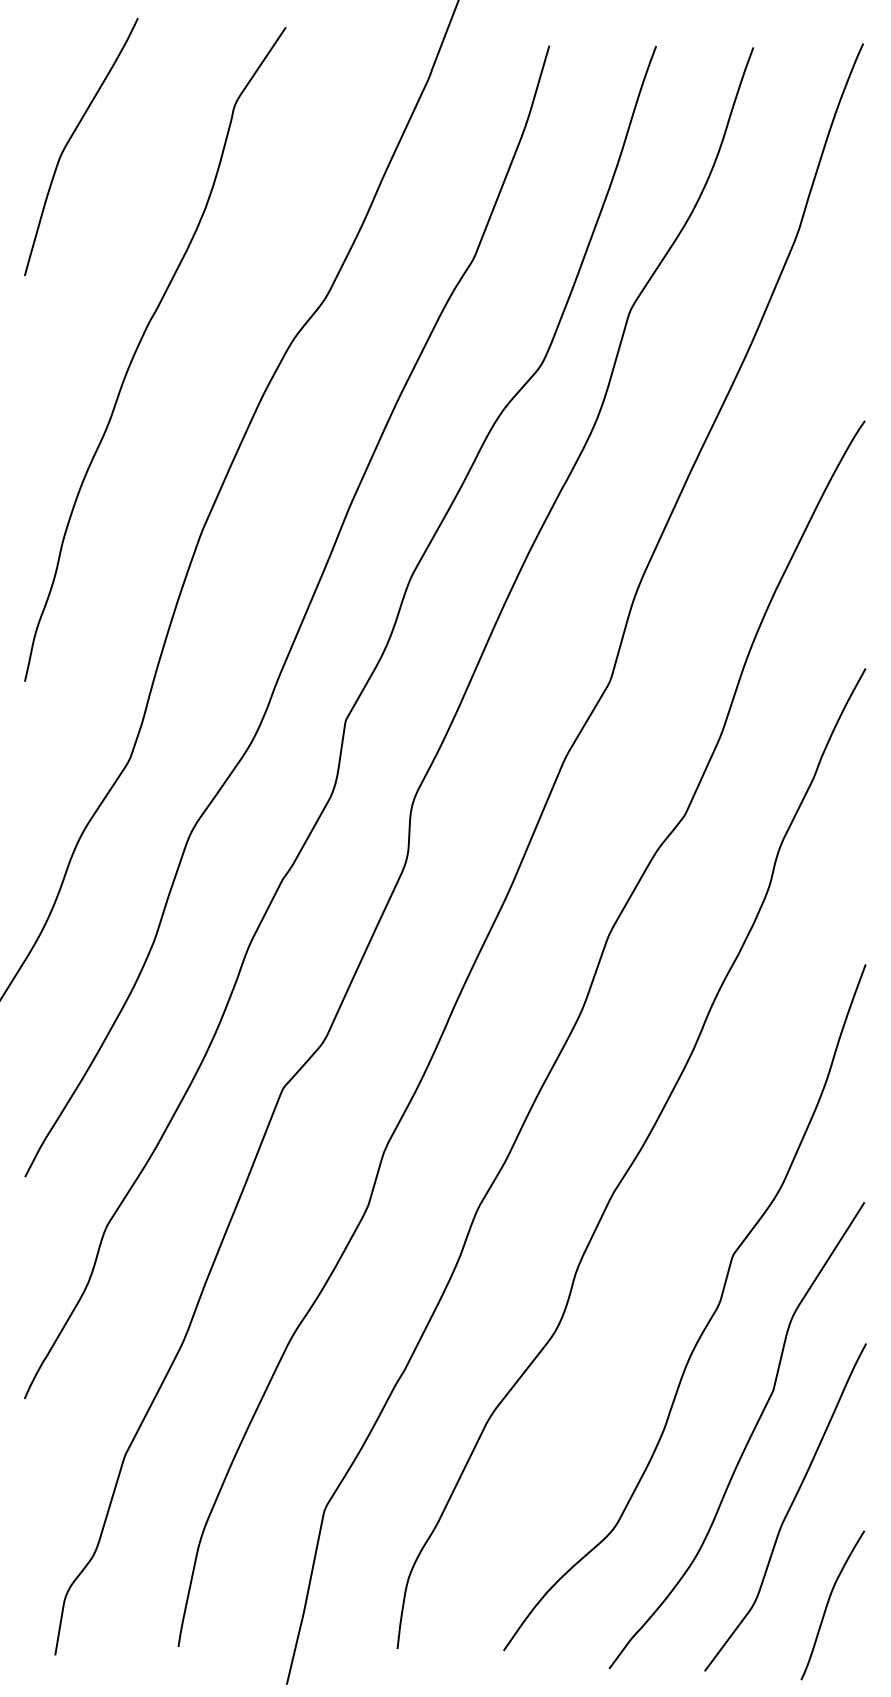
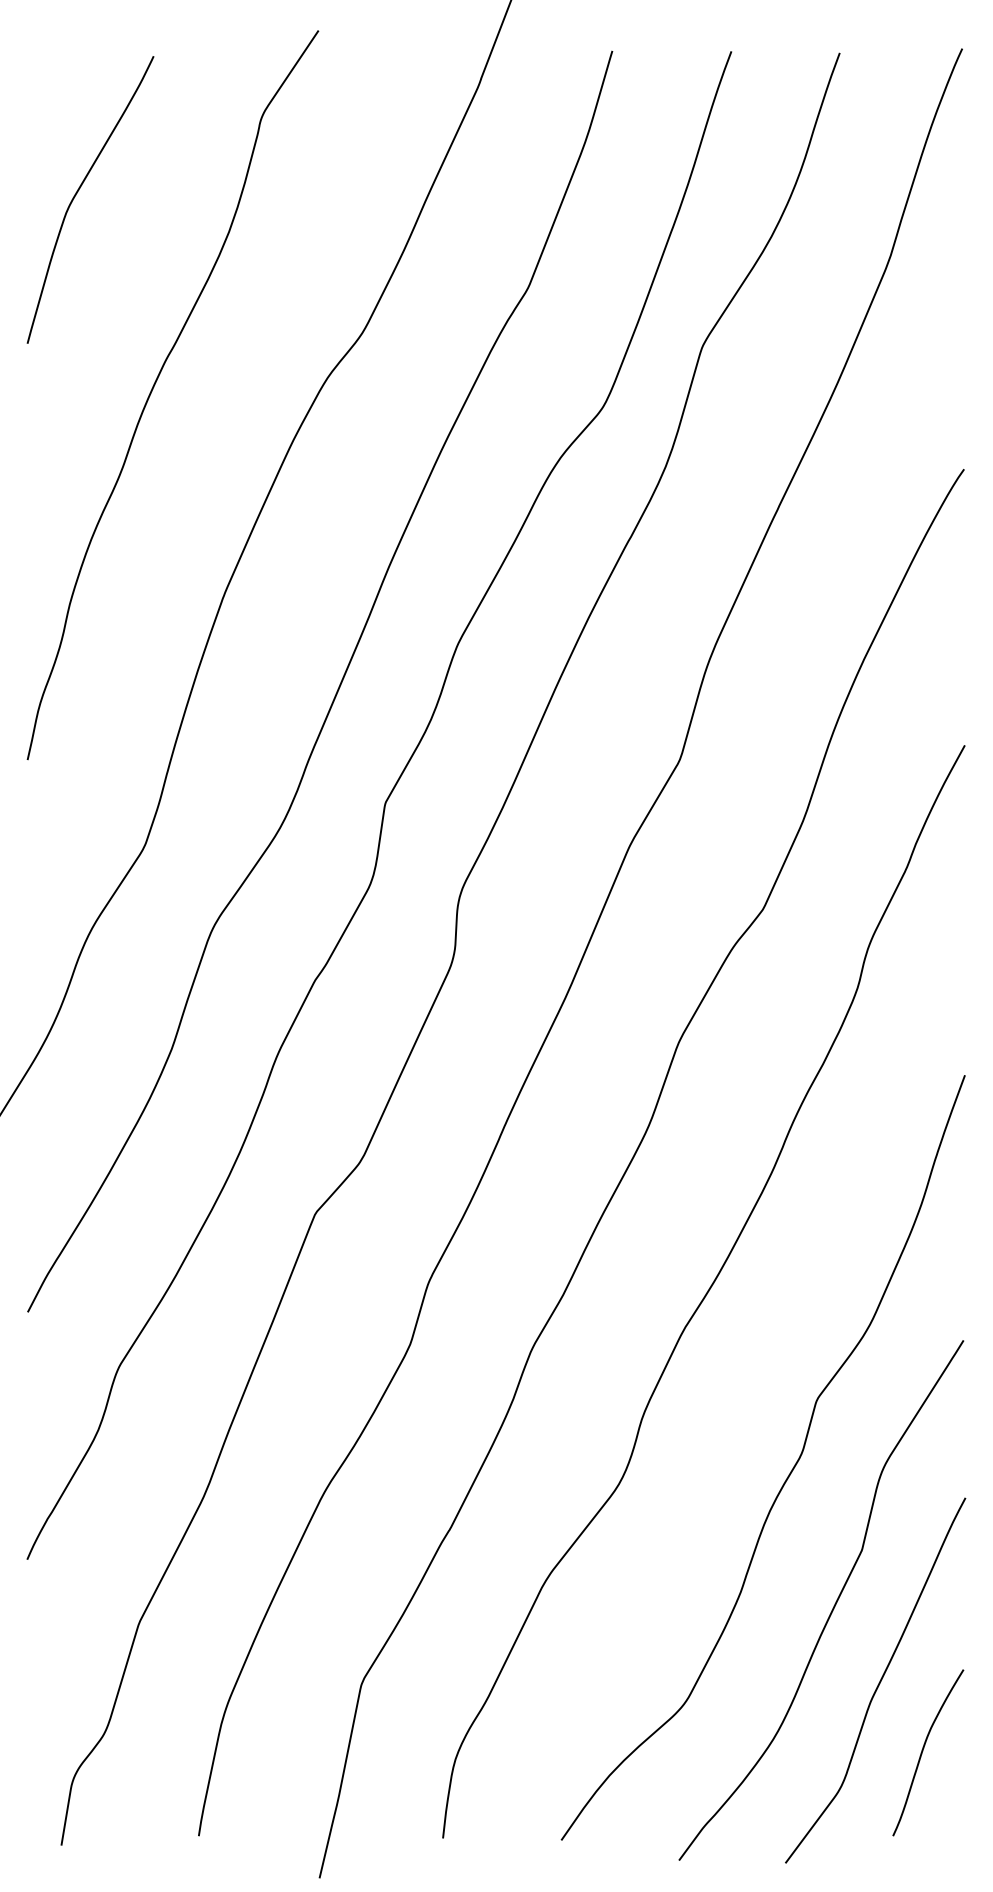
curve: (71, 138) -> (79, 190), moved
curve: (828, 1604) -> (923, 1751), moved

